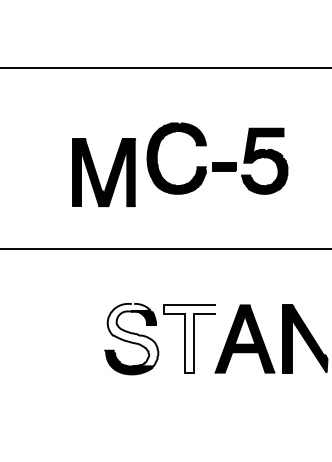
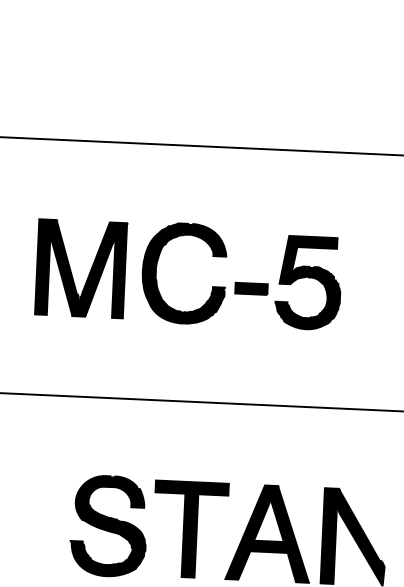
part: (104, 172) -> (81, 268), moved
fill: (132, 334) -> (110, 519), added
fill: (189, 338) -> (190, 529), added

